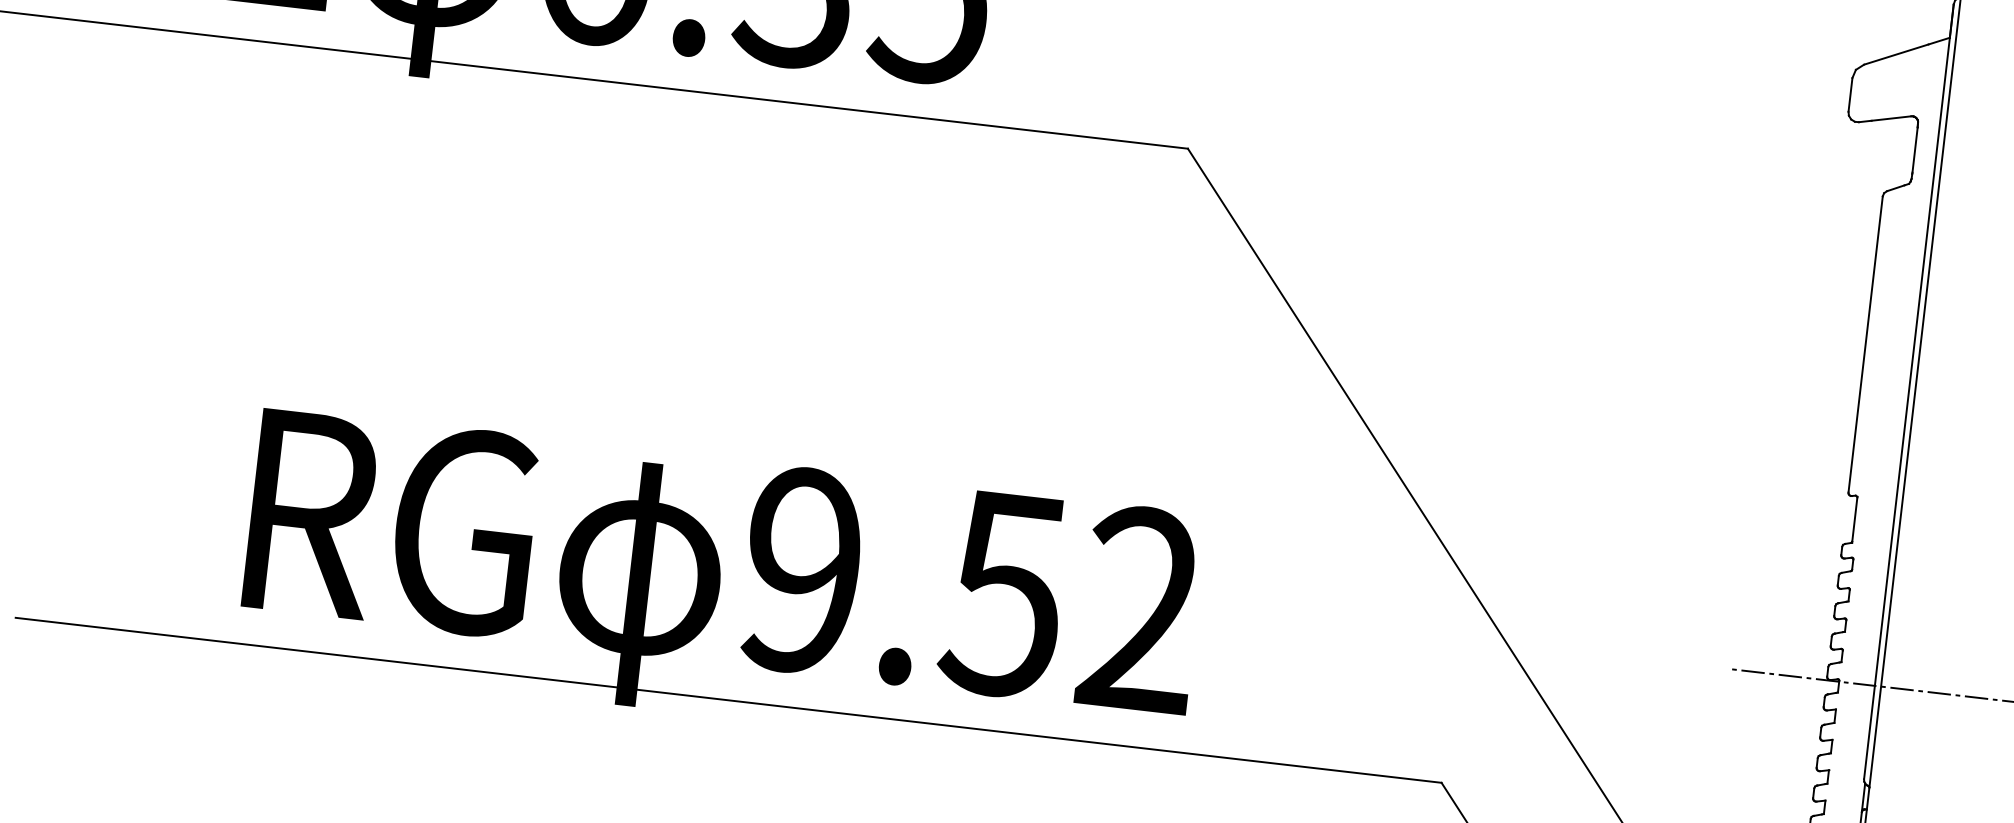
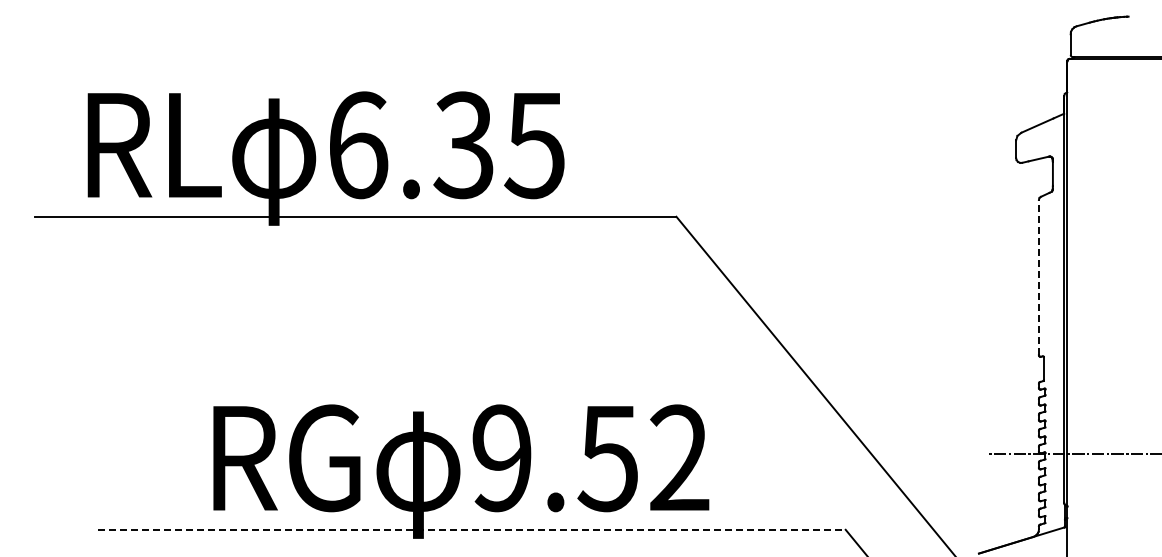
line: (1864, 344) -> (1038, 277), solid -> dashed
line: (728, 699) -> (471, 529), solid -> dashed

